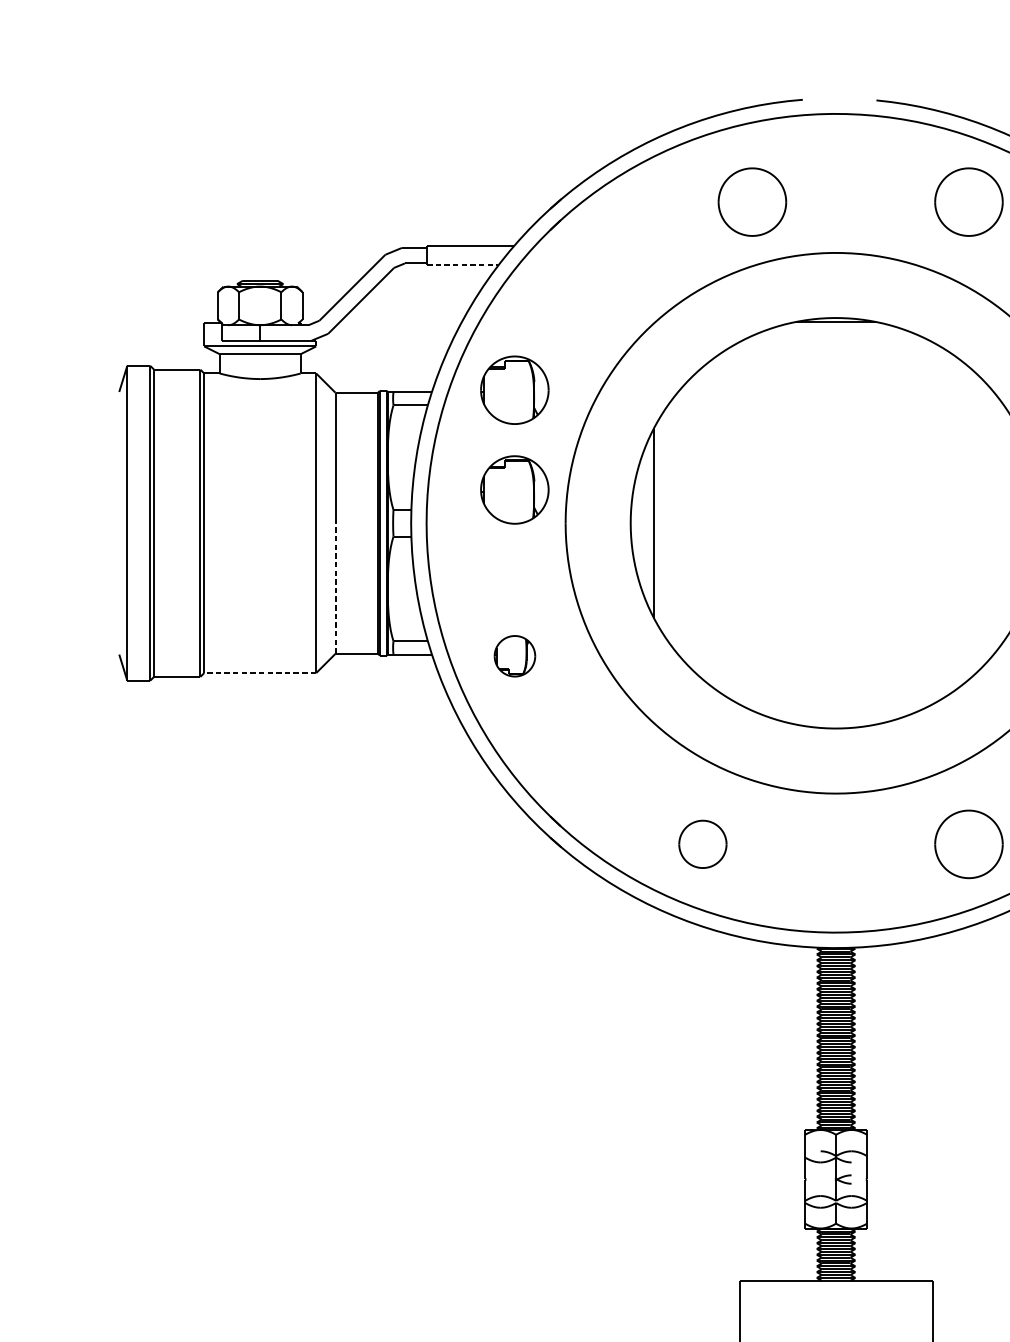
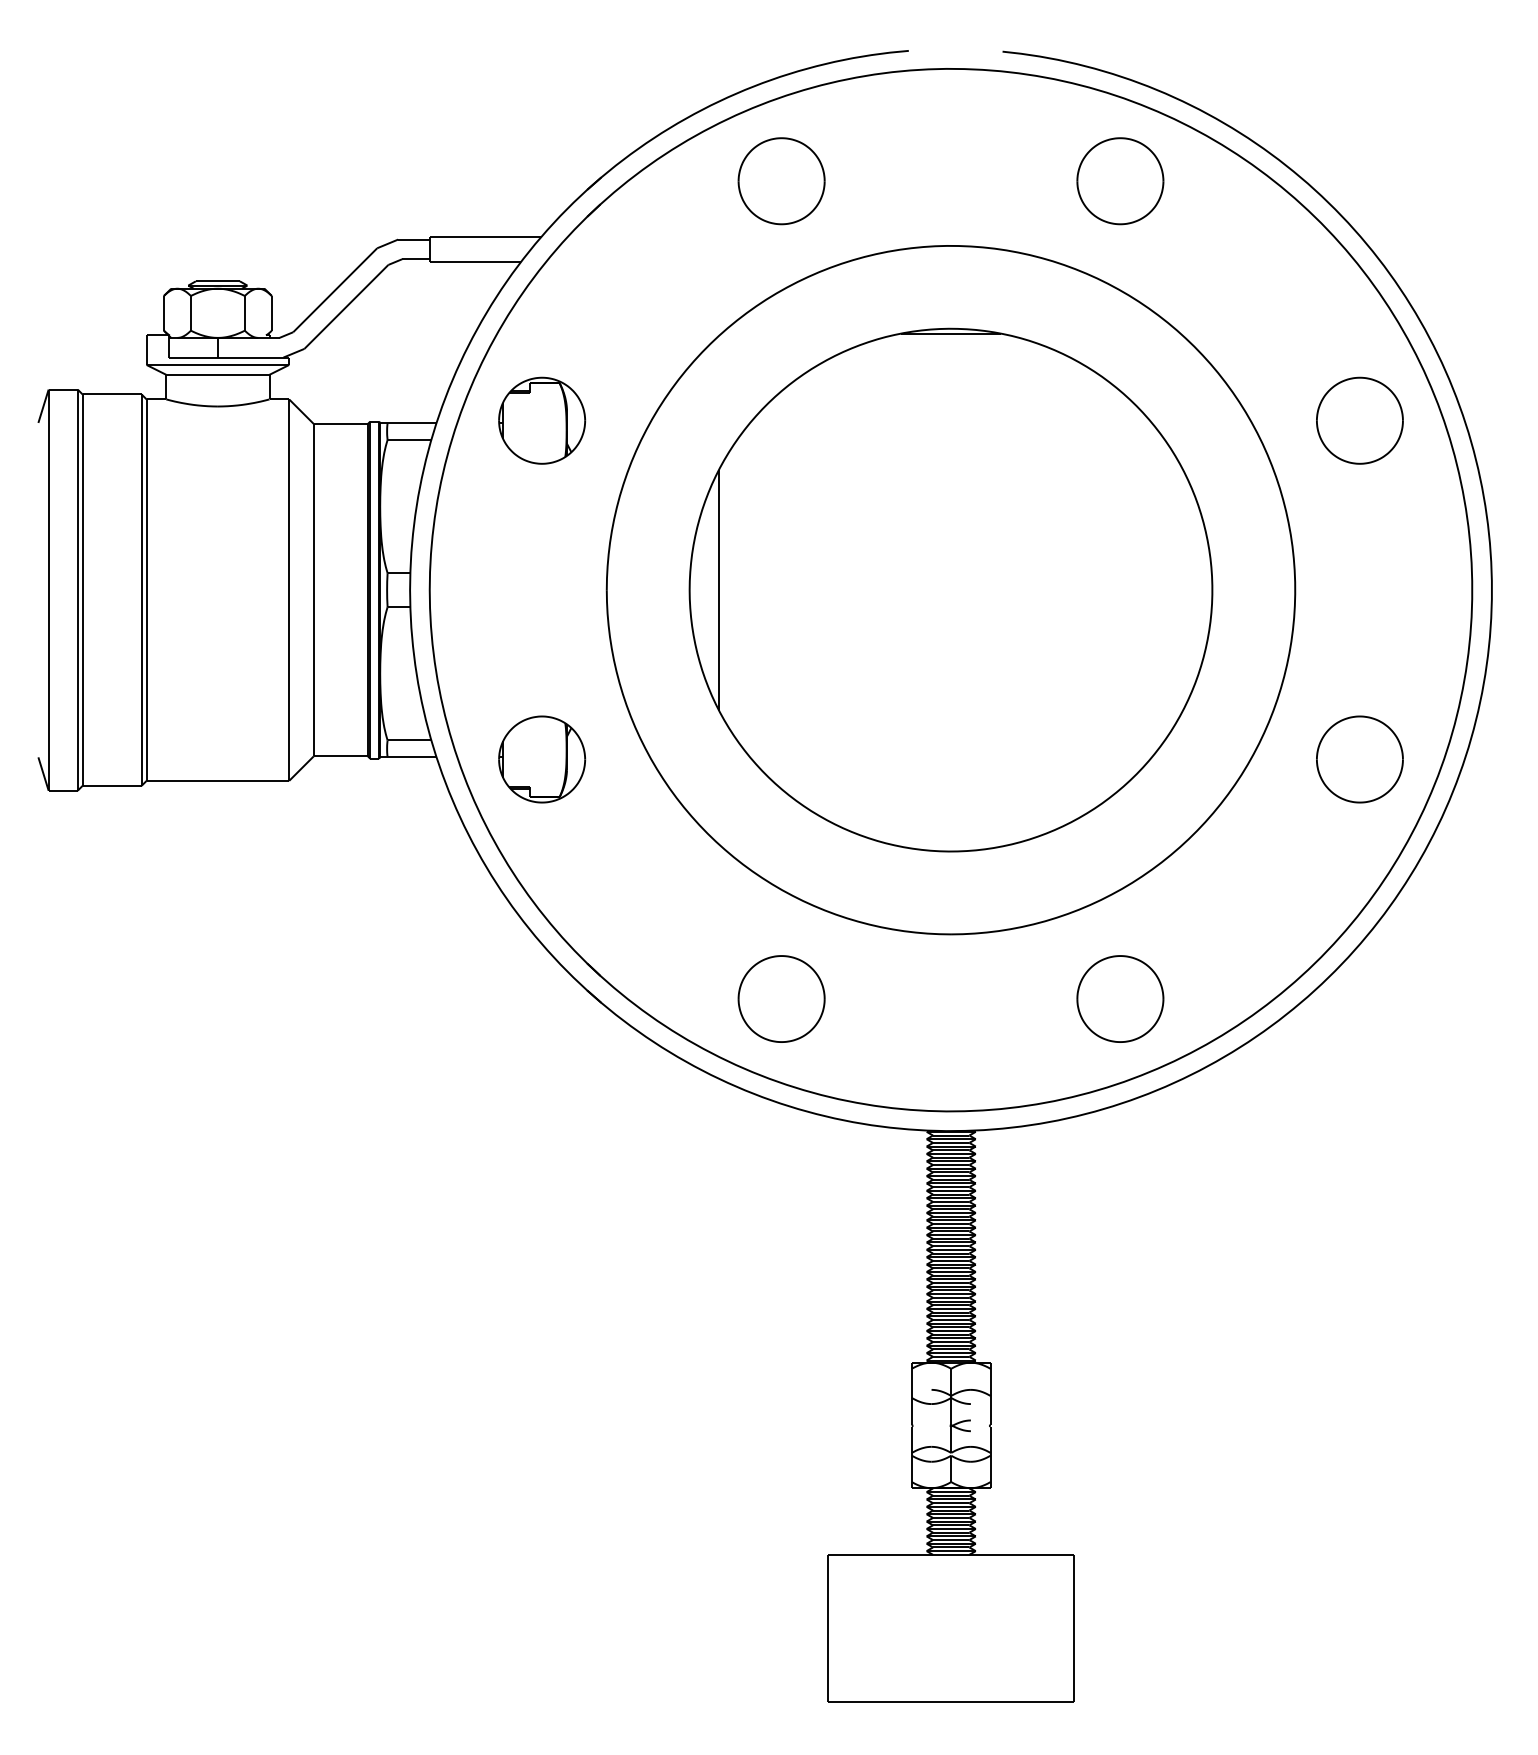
part: (752, 202) -> (781, 181), moved
line: (463, 265) -> (476, 261), dashed -> solid
part: (515, 489) -> (542, 547), removed
line: (335, 587) -> (313, 672), dashed -> solid
part: (515, 656) -> (542, 759), size x1.67
line: (259, 672) -> (217, 780), dashed -> solid
part: (702, 843) -> (781, 998), size x1.43

